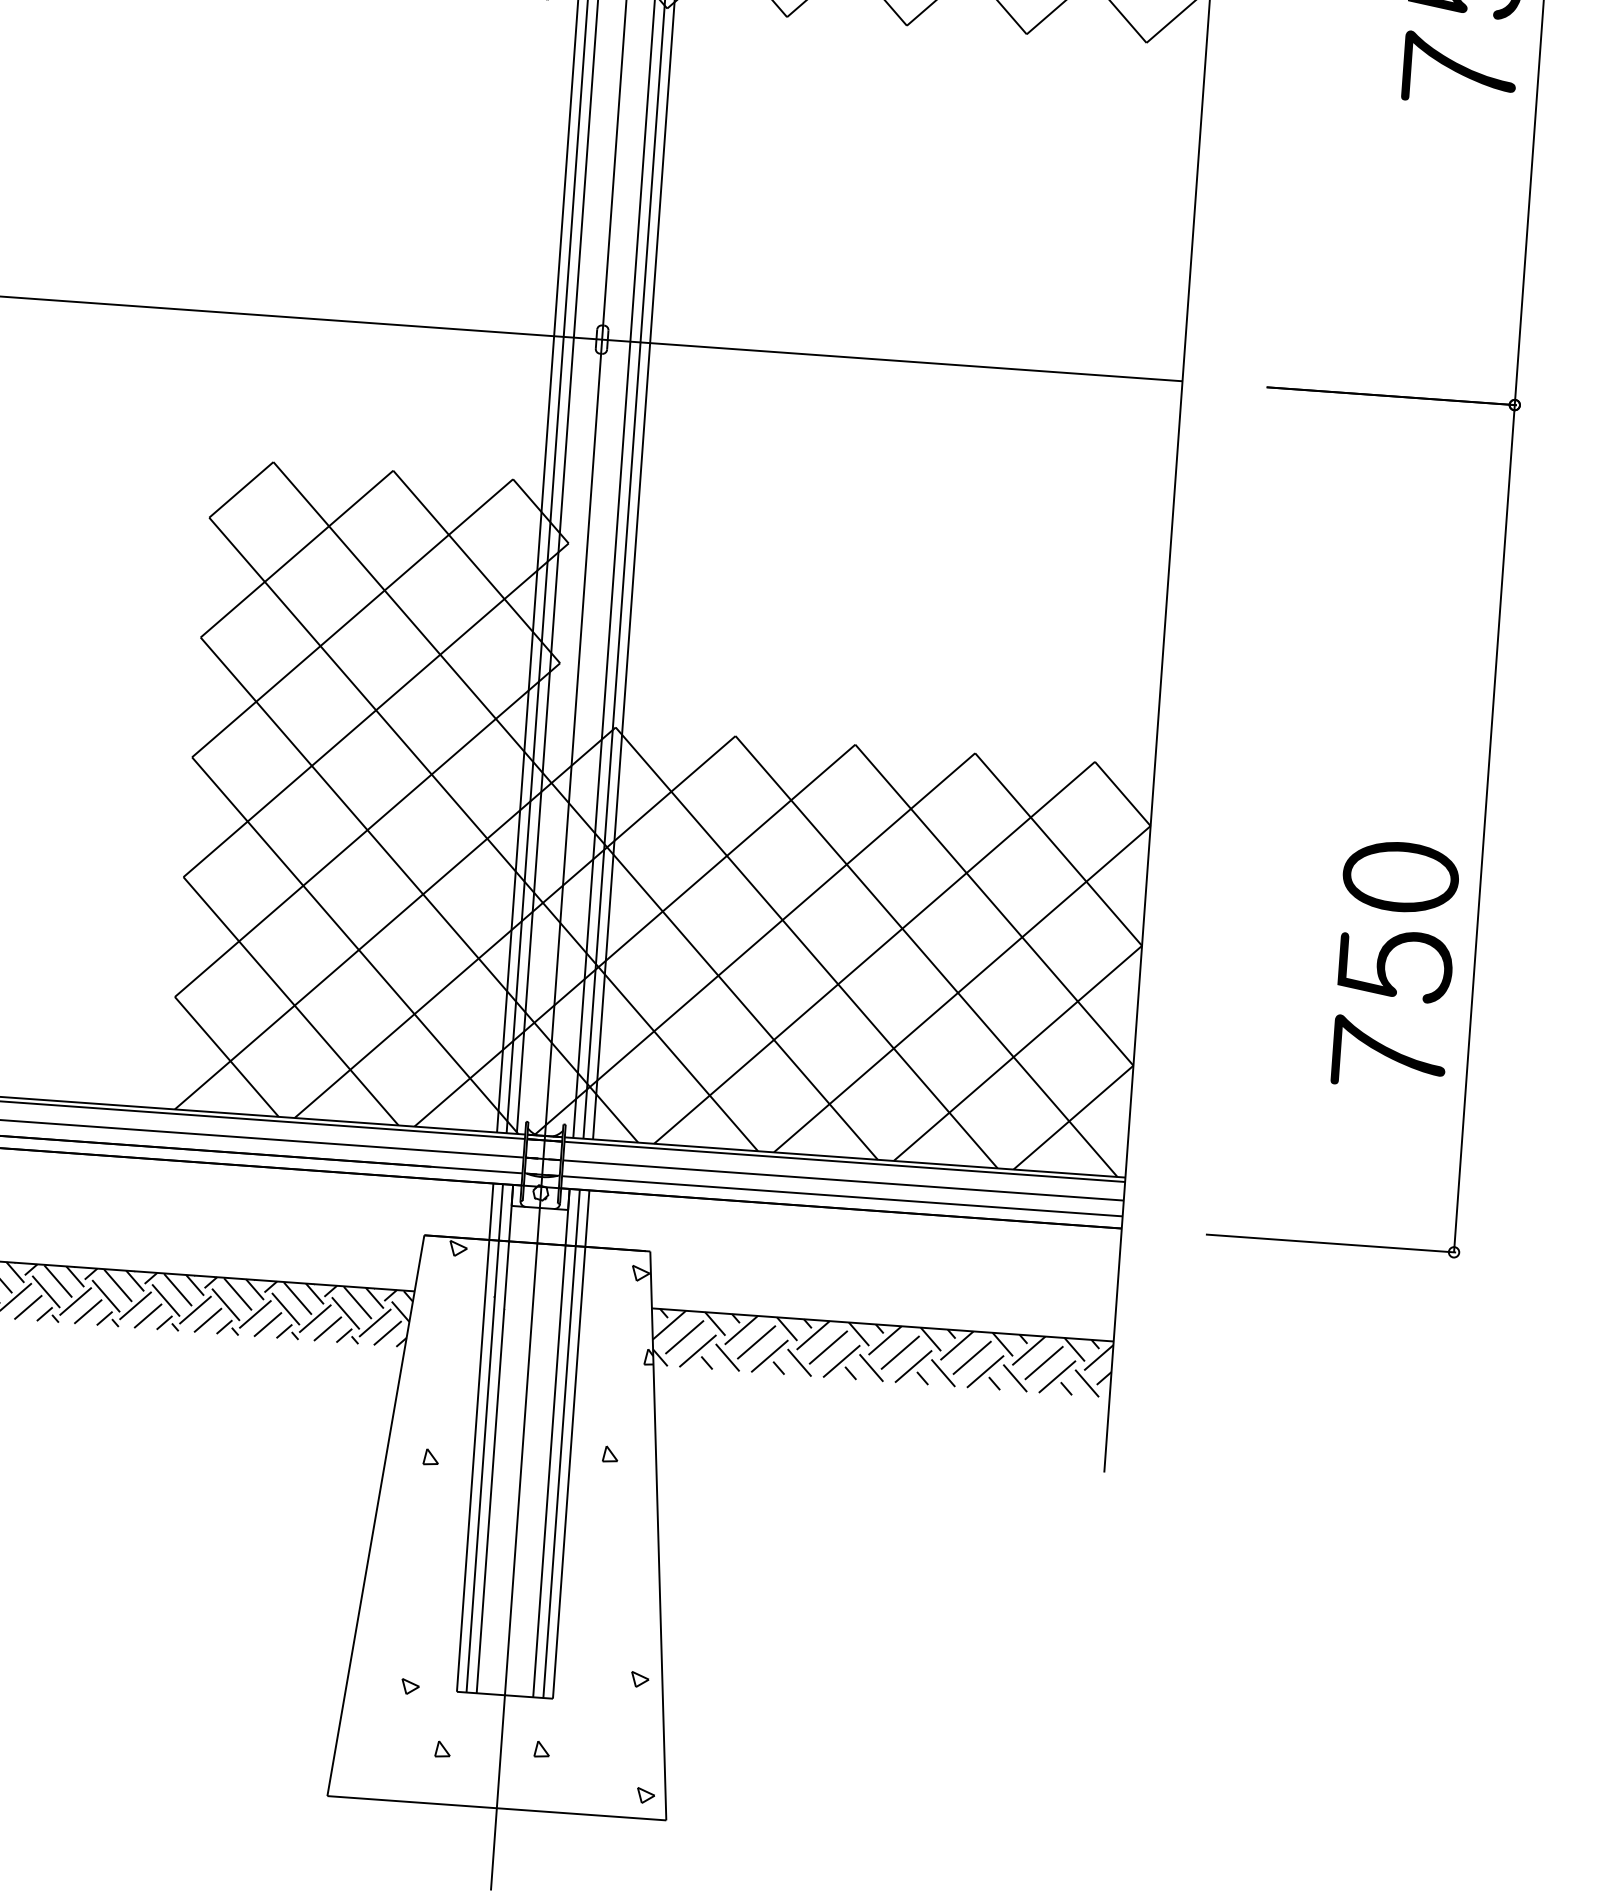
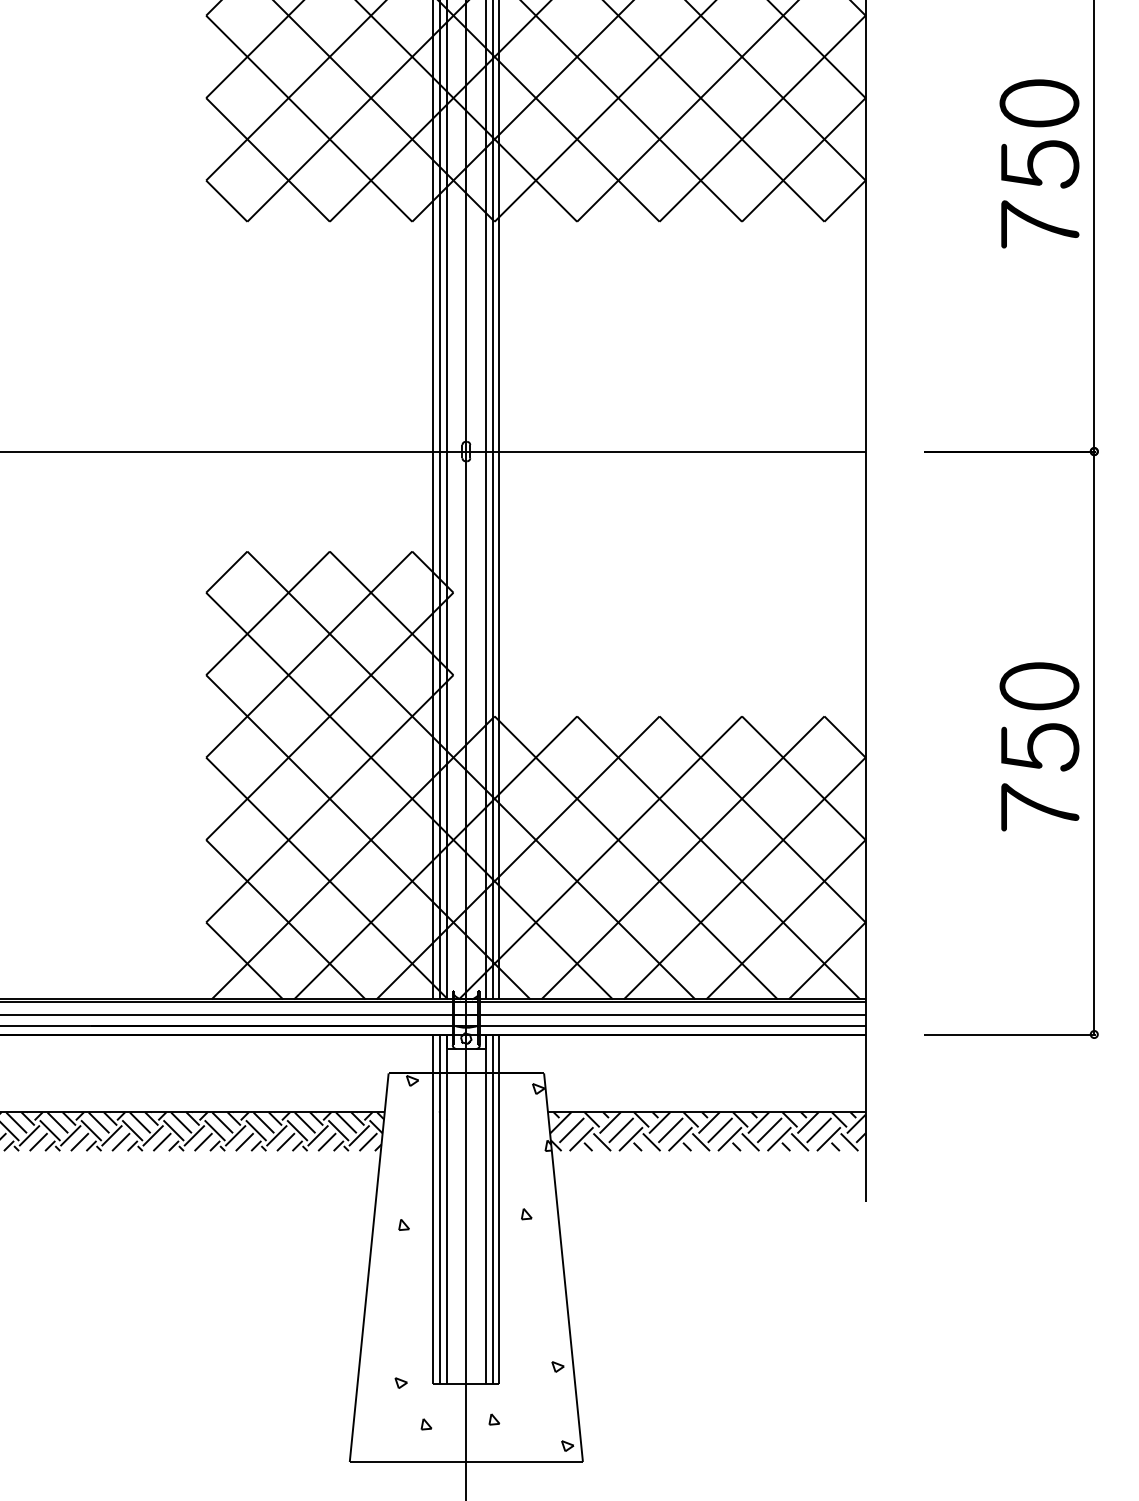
text: (1394, 964) -> (1039, 746), moved

